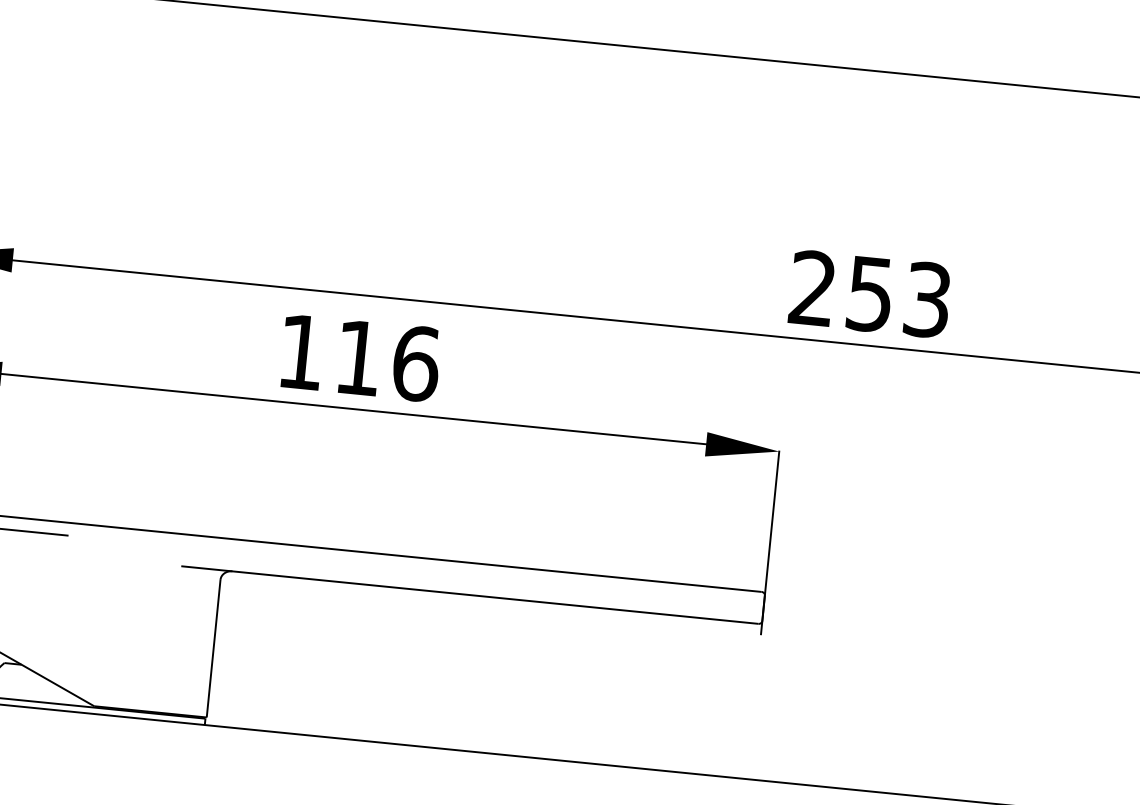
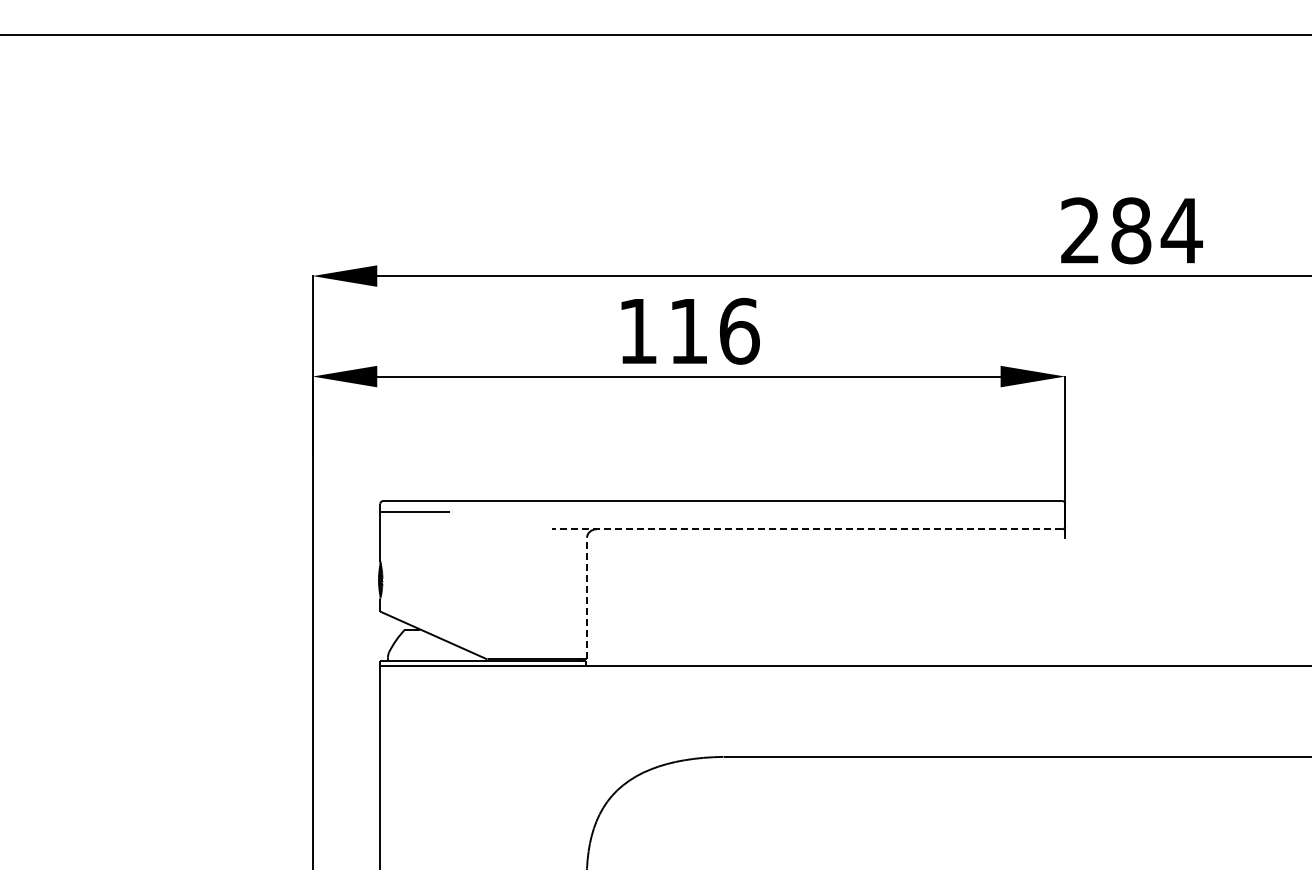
text: (898, 296) -> (1156, 230), 253 -> 284
line: (469, 595) -> (806, 529), solid -> dashed
line: (214, 648) -> (587, 598), solid -> dashed

